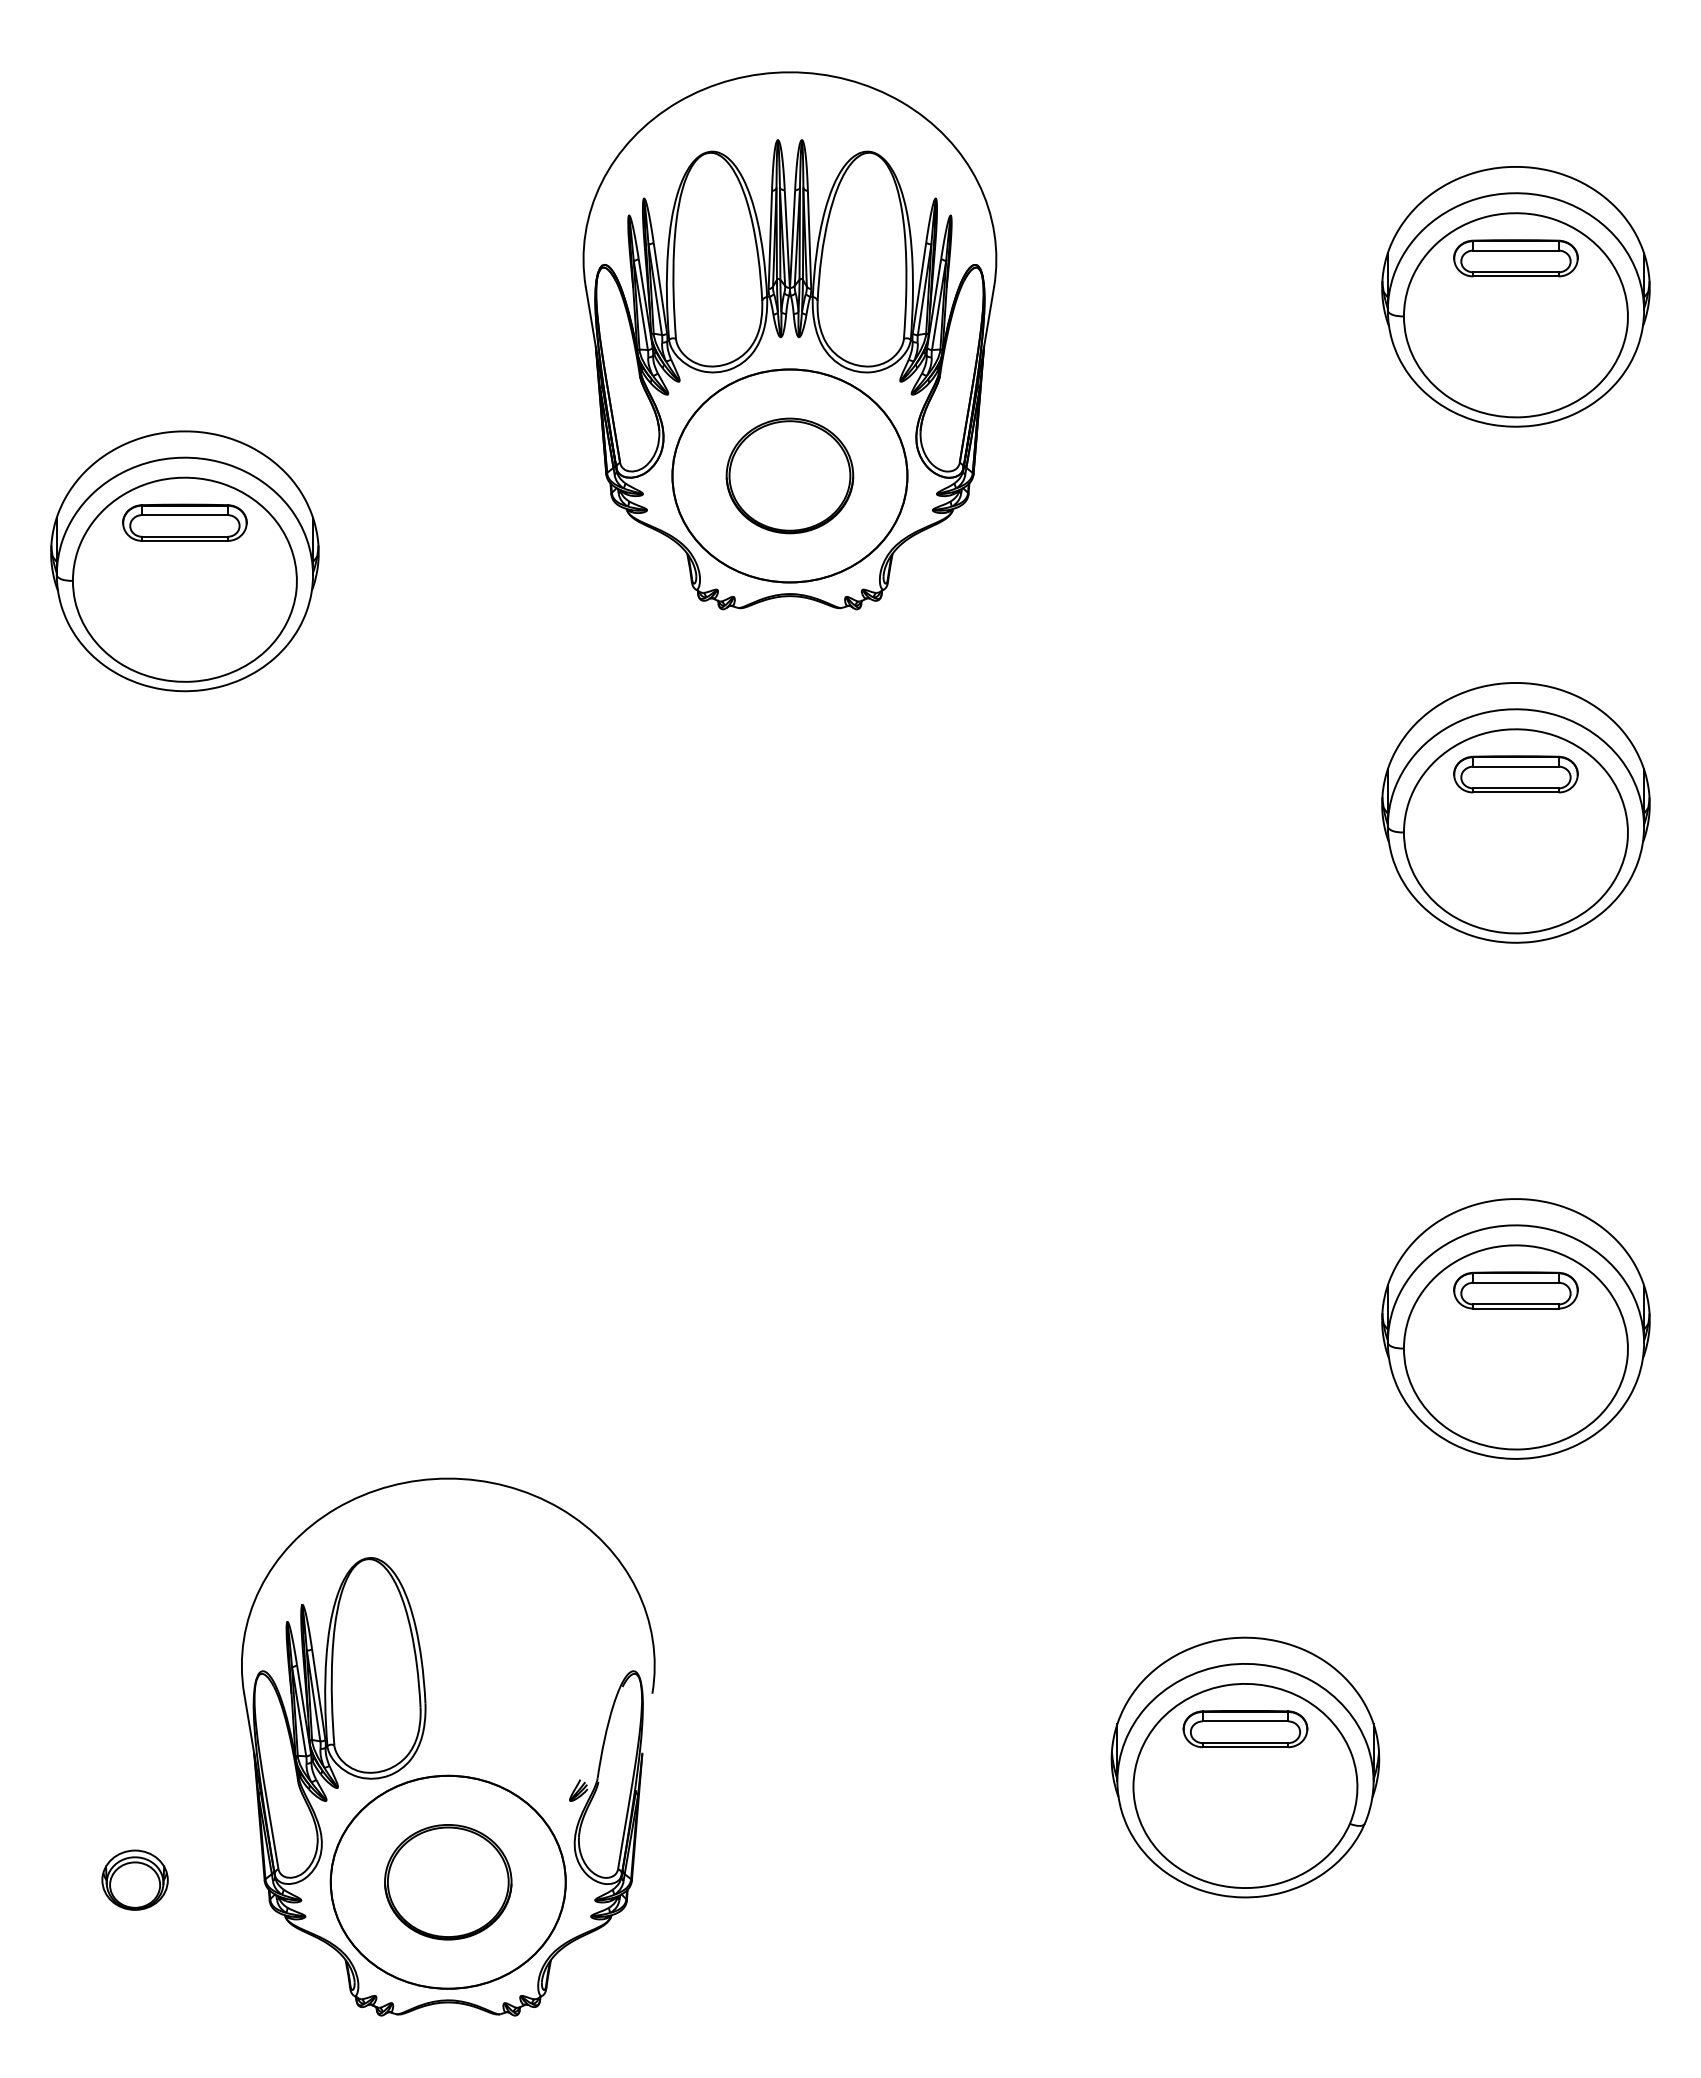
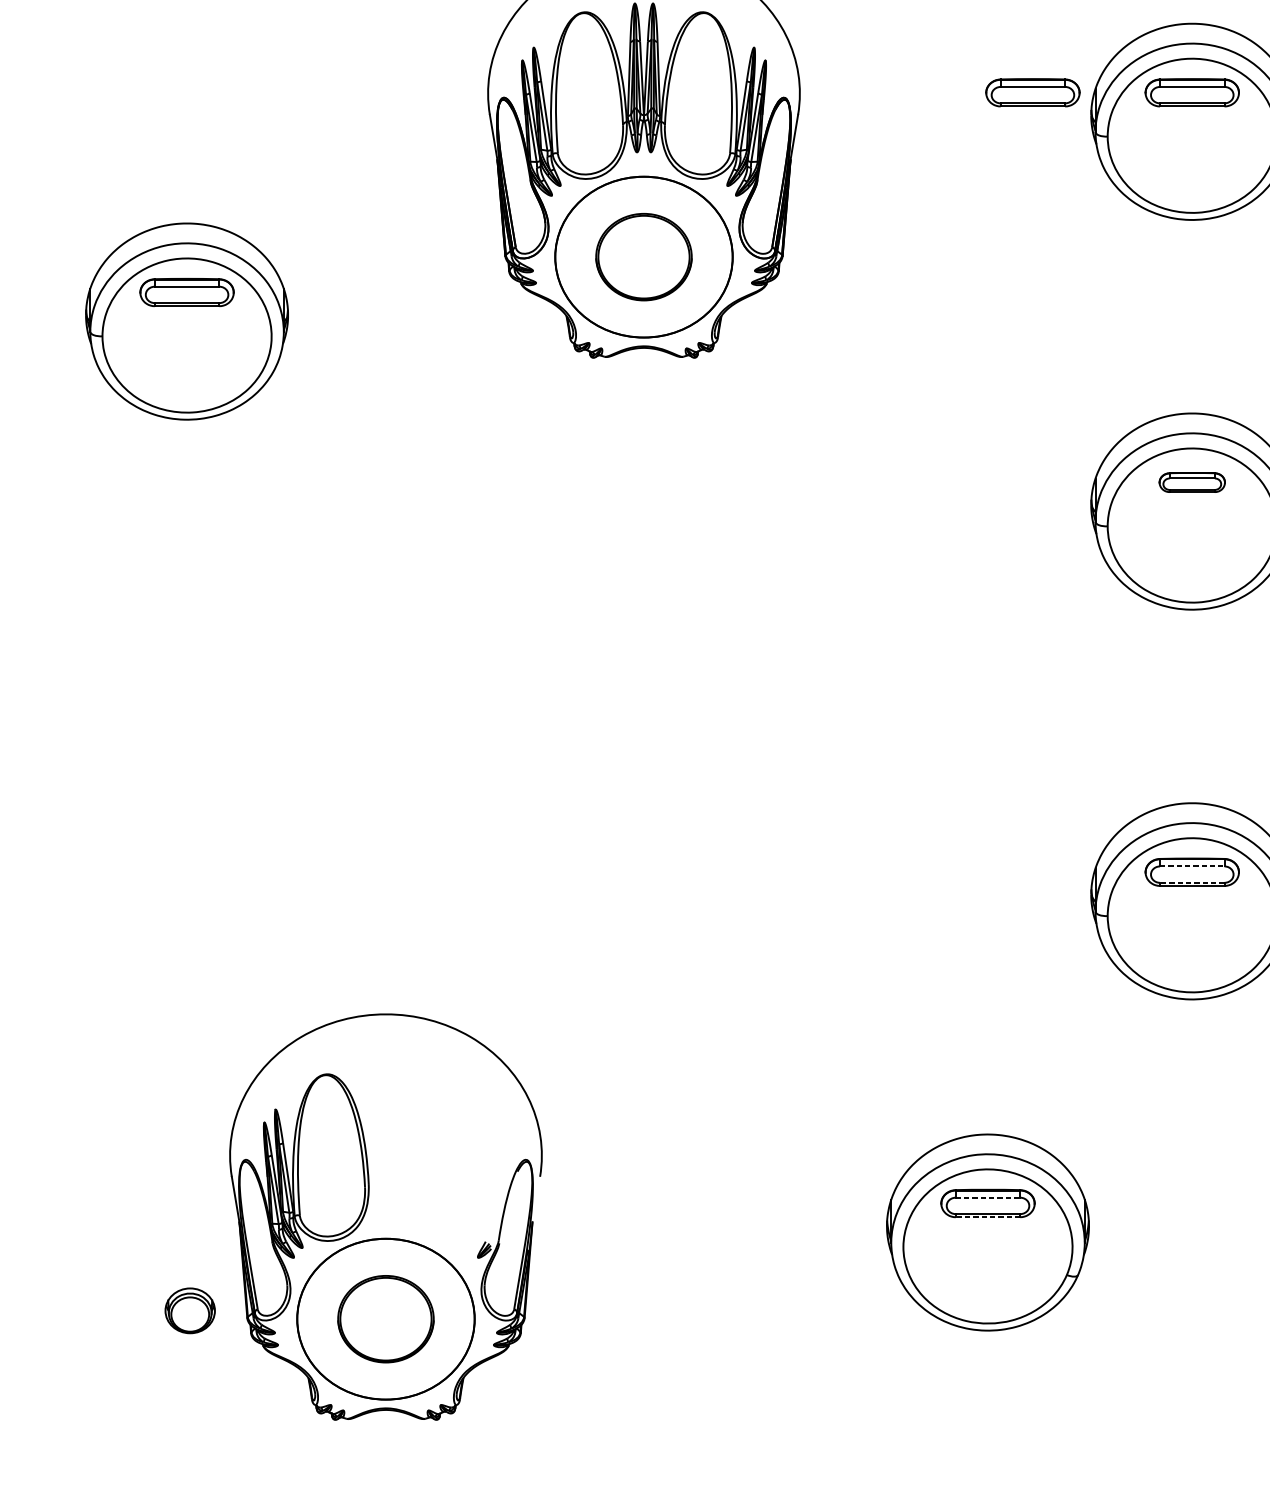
part: (1304, 258) -> (1032, 92), added
part: (1515, 774) -> (1191, 482), size x0.7
line: (1515, 1282) -> (1191, 866), solid -> dashed
line: (1515, 1304) -> (1191, 882), solid -> dashed
line: (1245, 1721) -> (988, 1197), solid -> dashed
line: (1245, 1747) -> (988, 1217), solid -> dashed
part: (134, 1879) -> (189, 1310), moved

